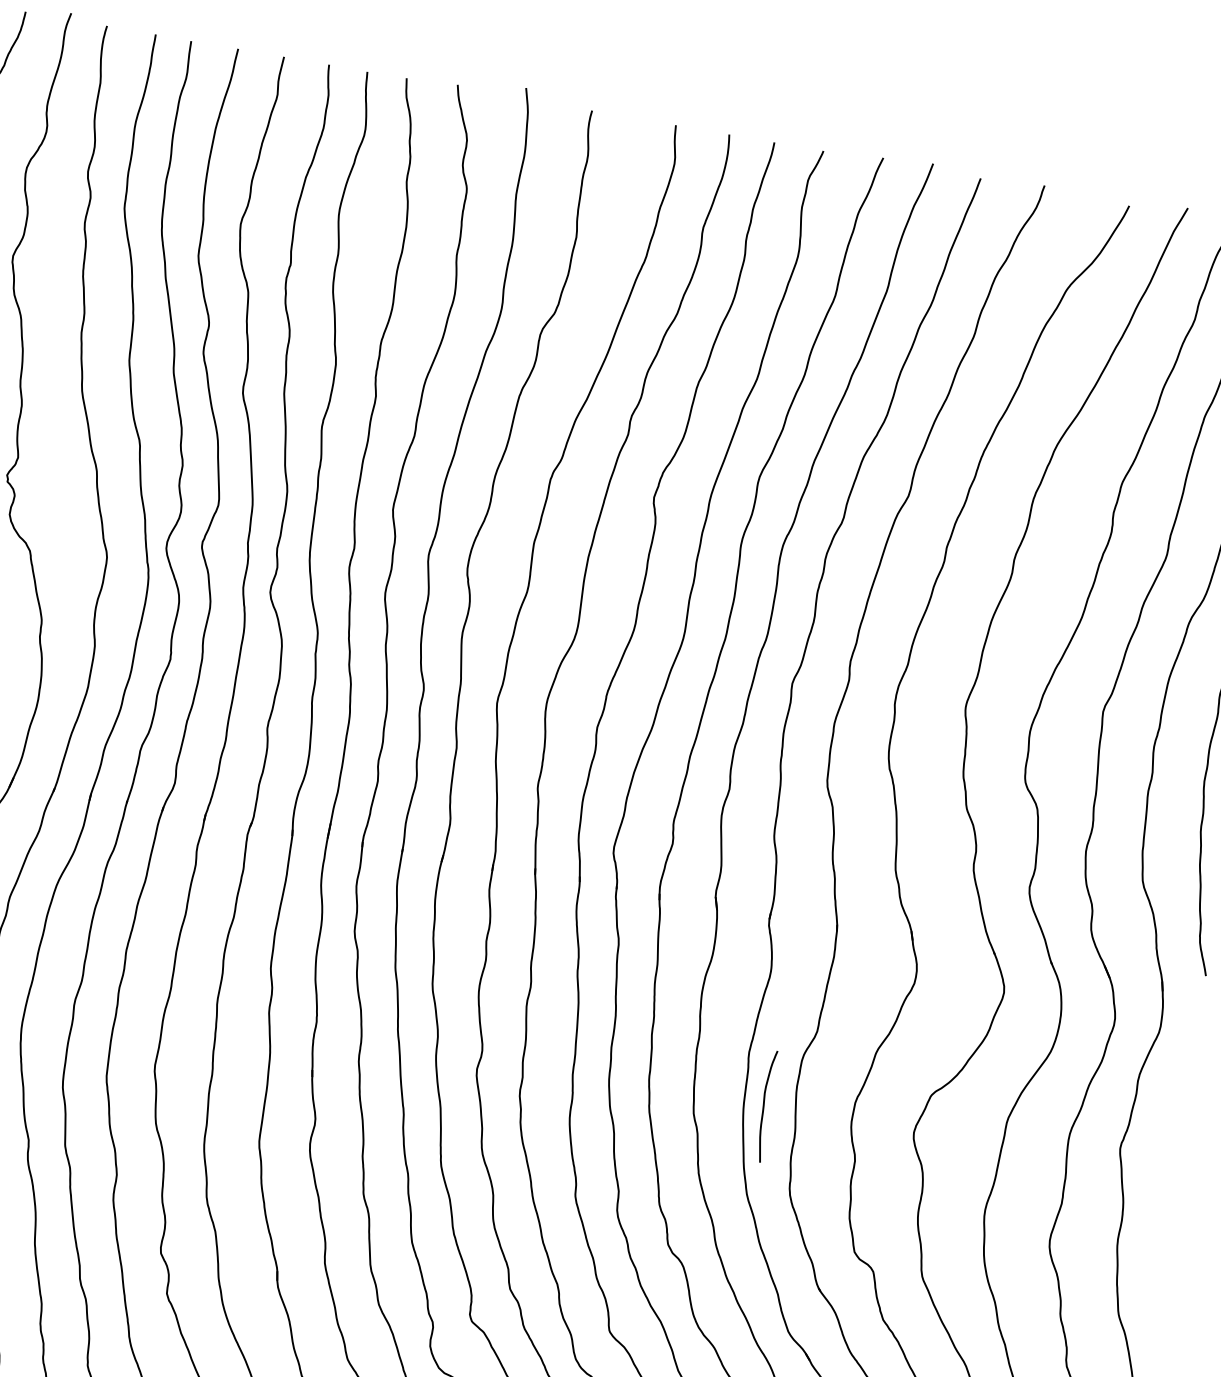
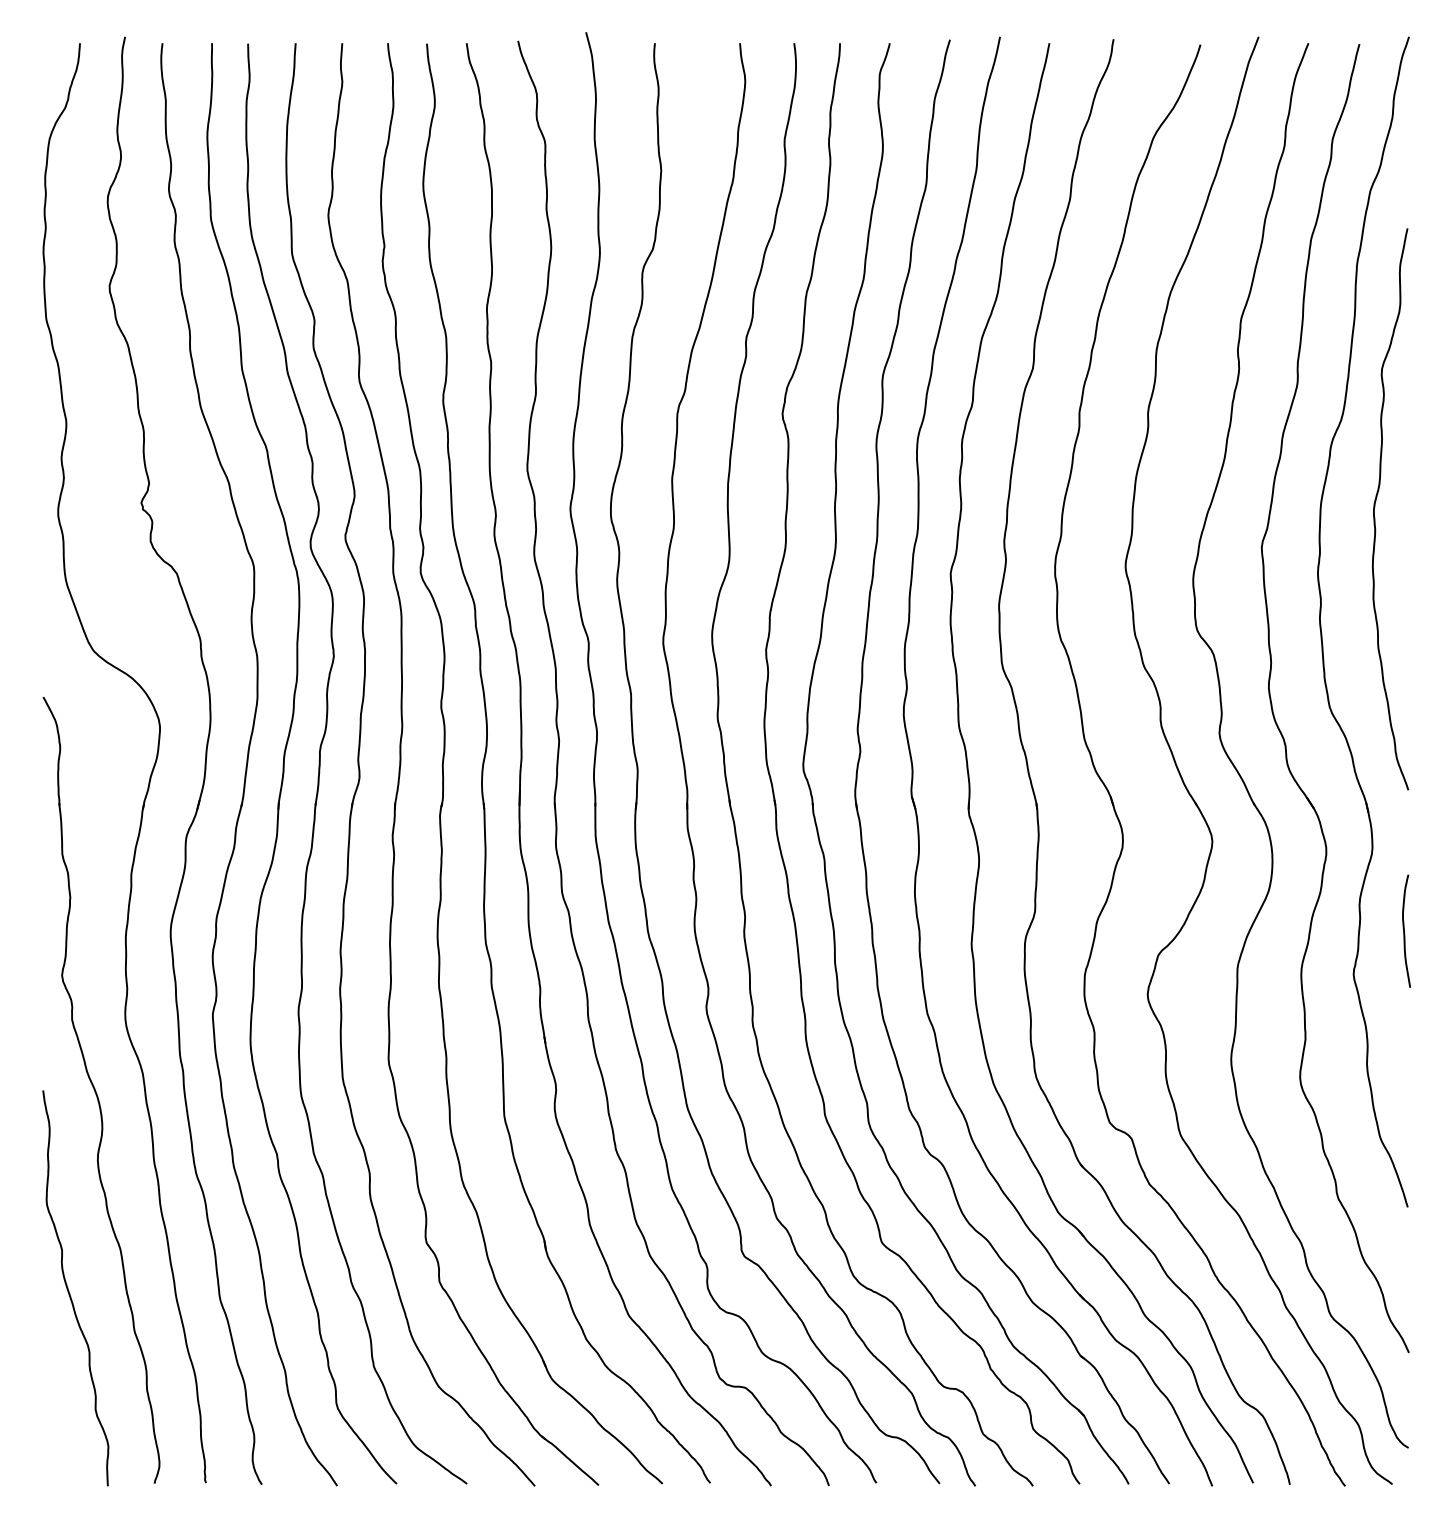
curve: (764, 1105) -> (1404, 930), moved

